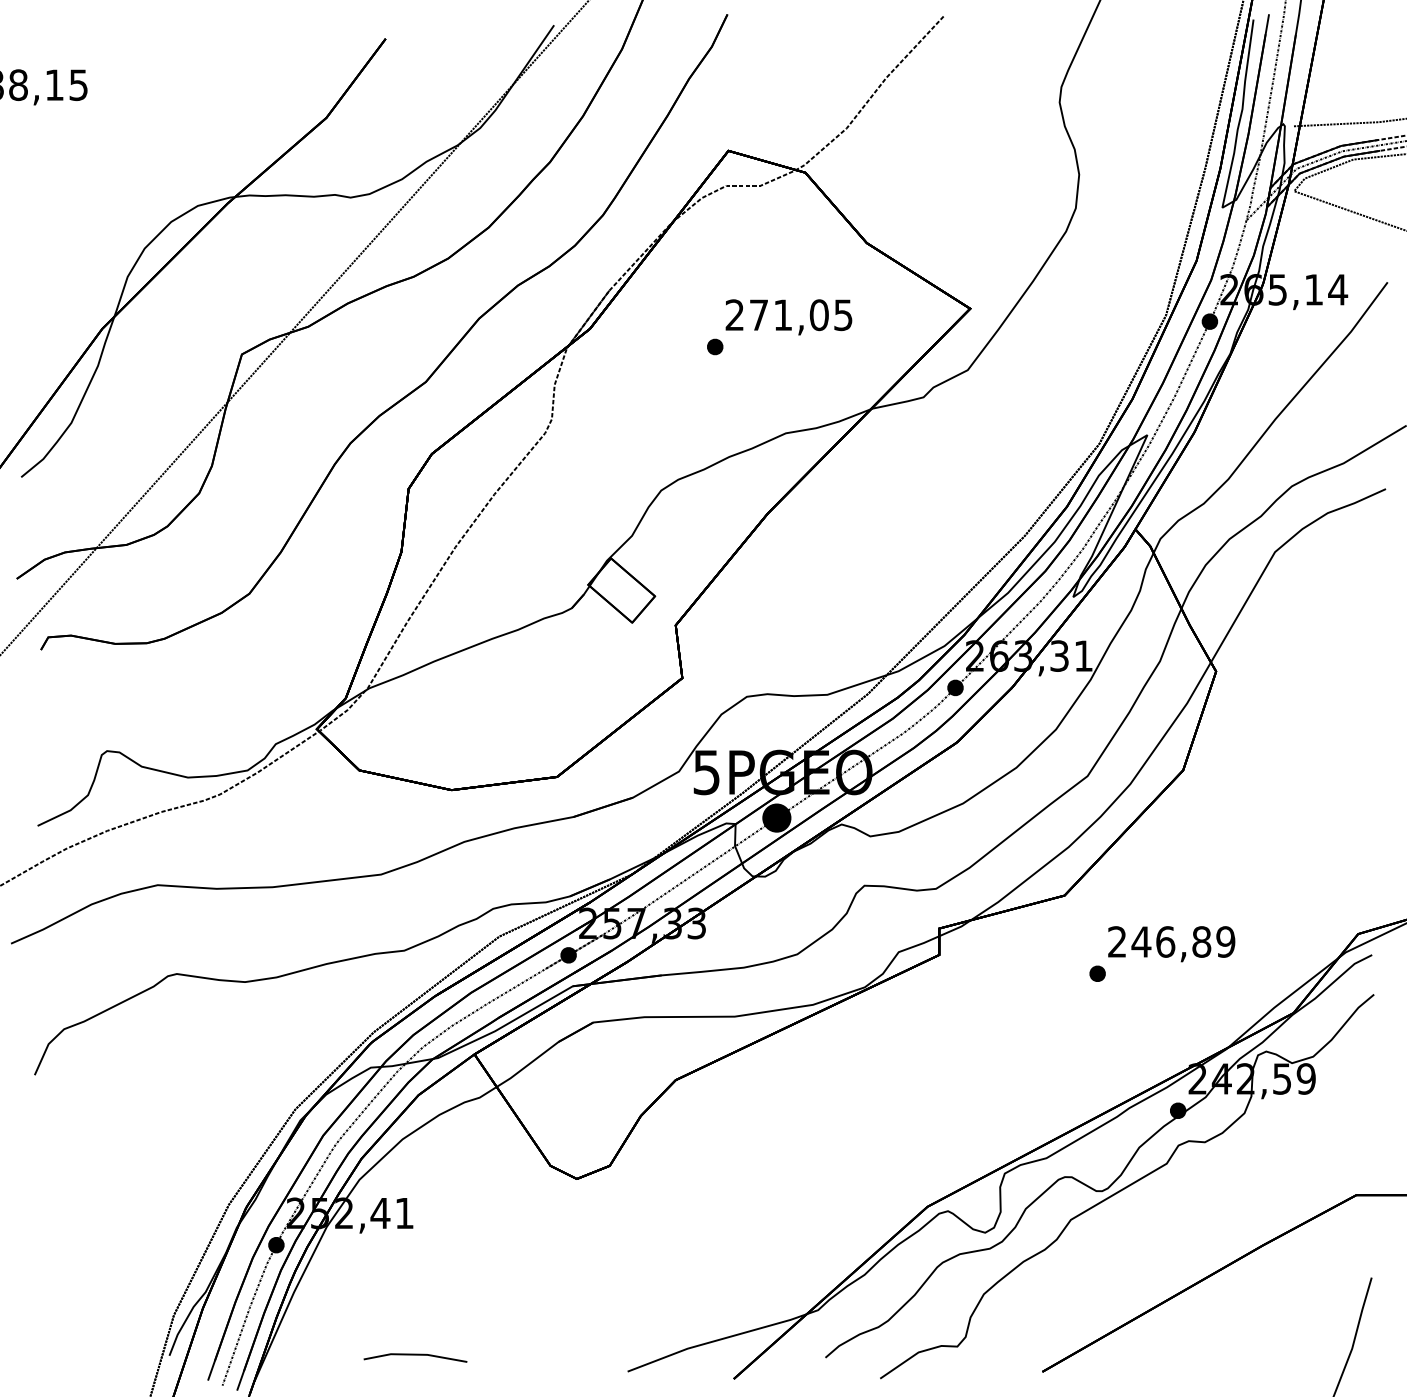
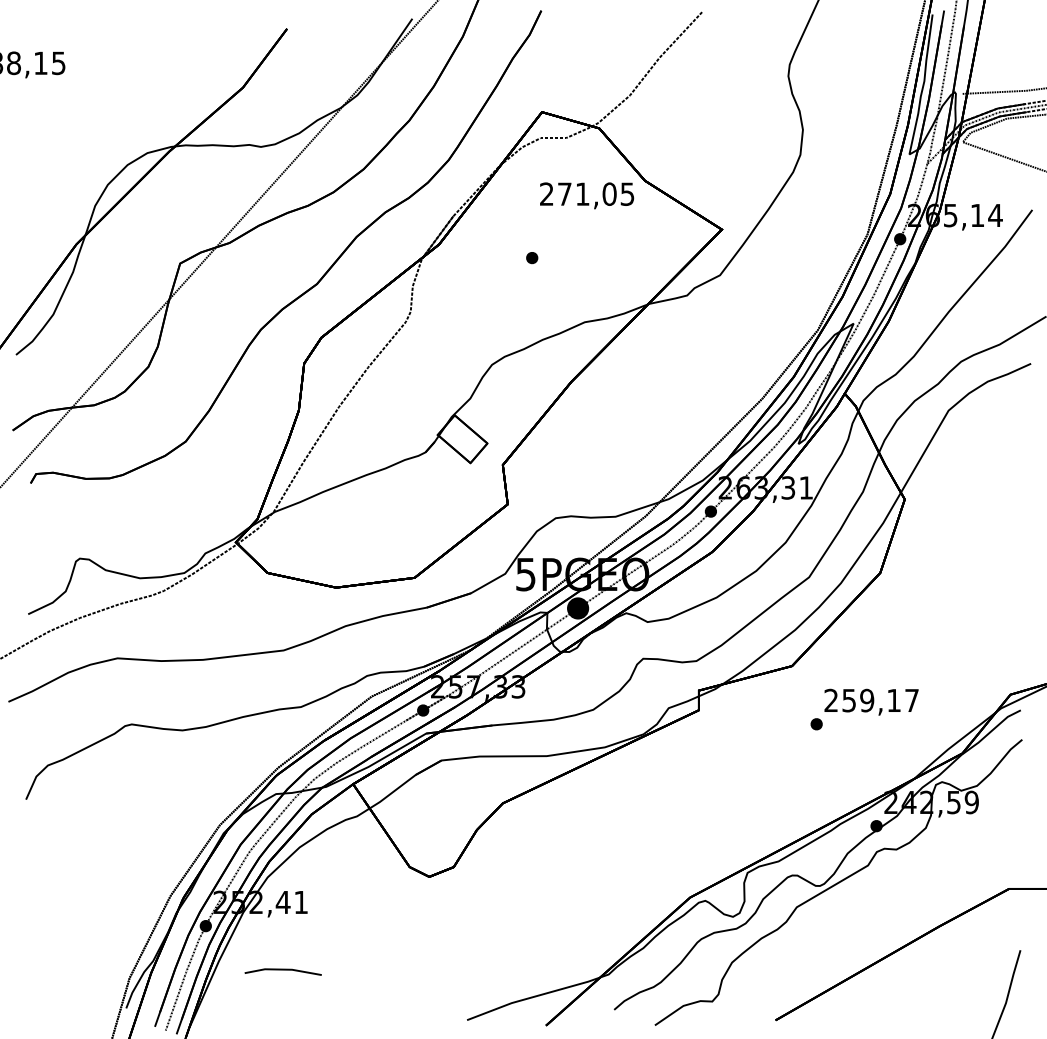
text: (788, 317) -> (586, 195), moved
text: (1183, 941) -> (880, 700), 246,89 -> 259,17
line: (415, 1355) -> (283, 970), moved

